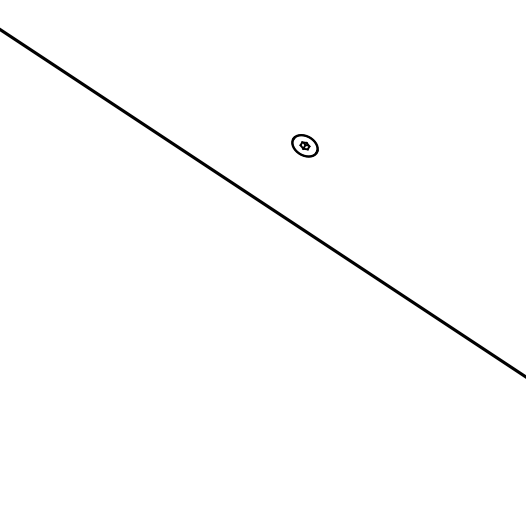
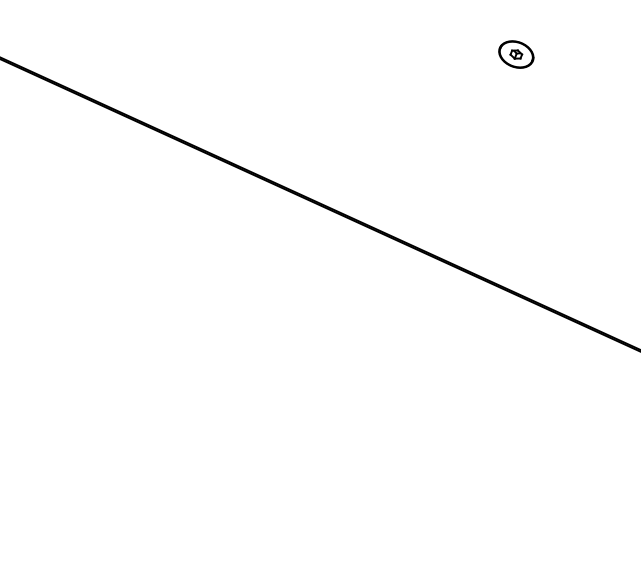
part: (304, 145) -> (515, 54), moved

